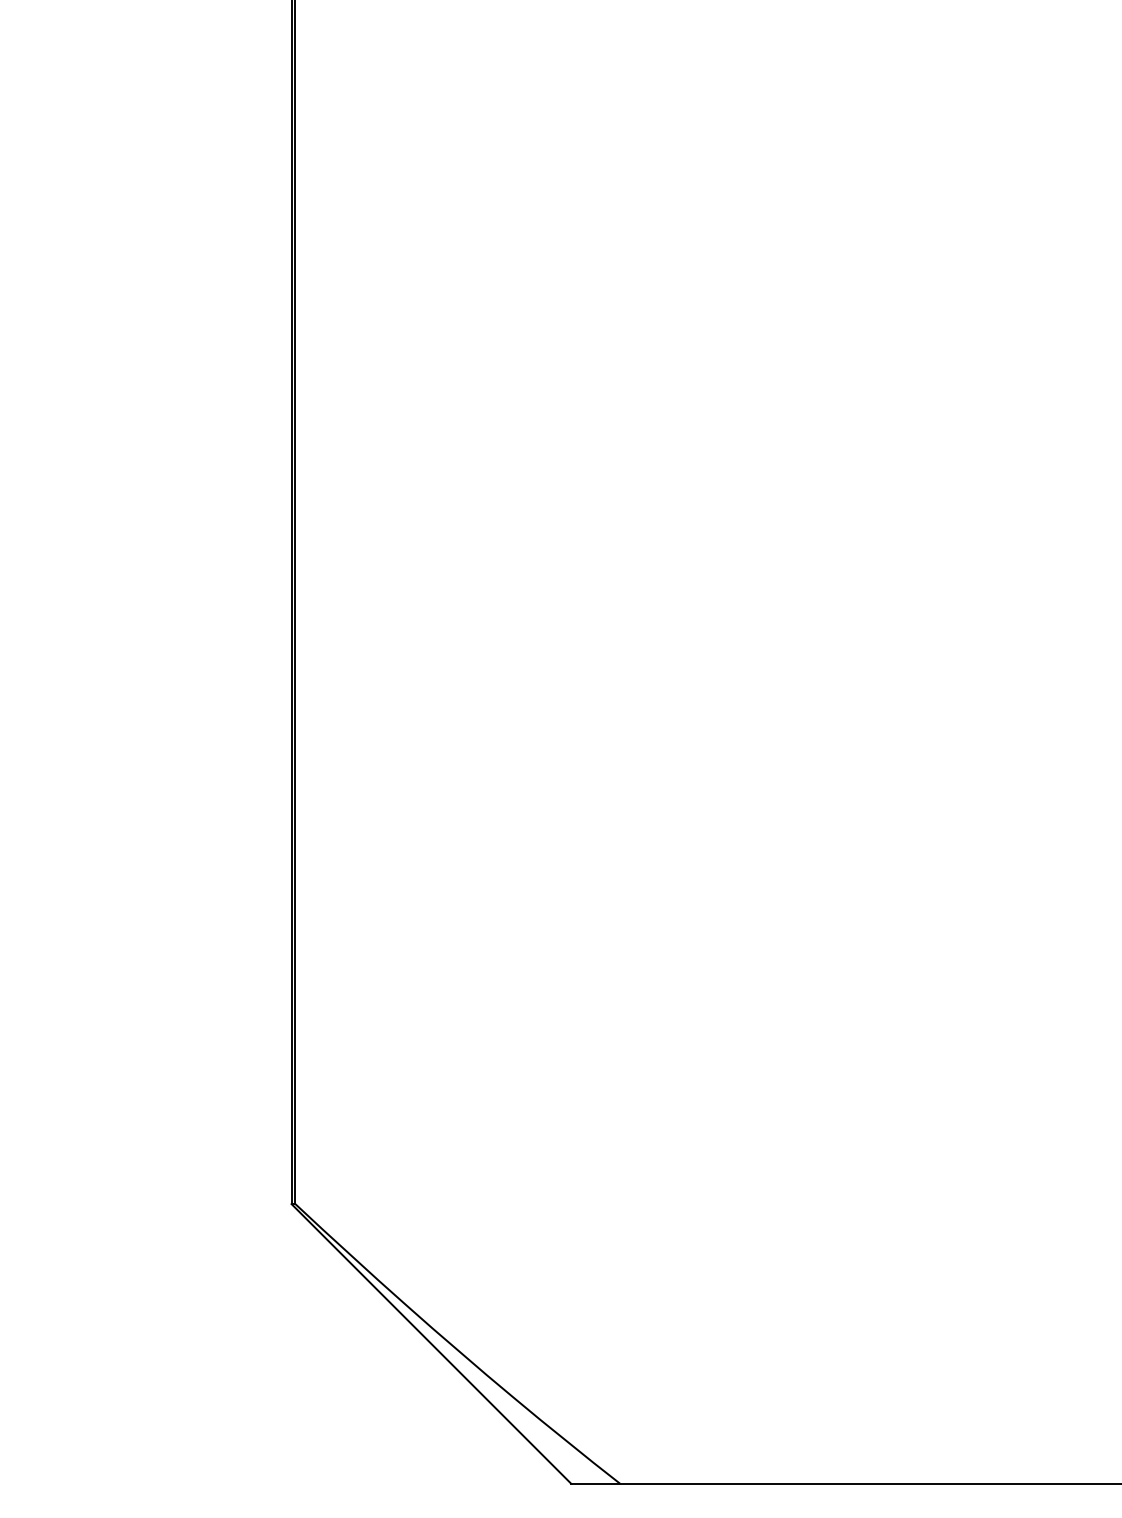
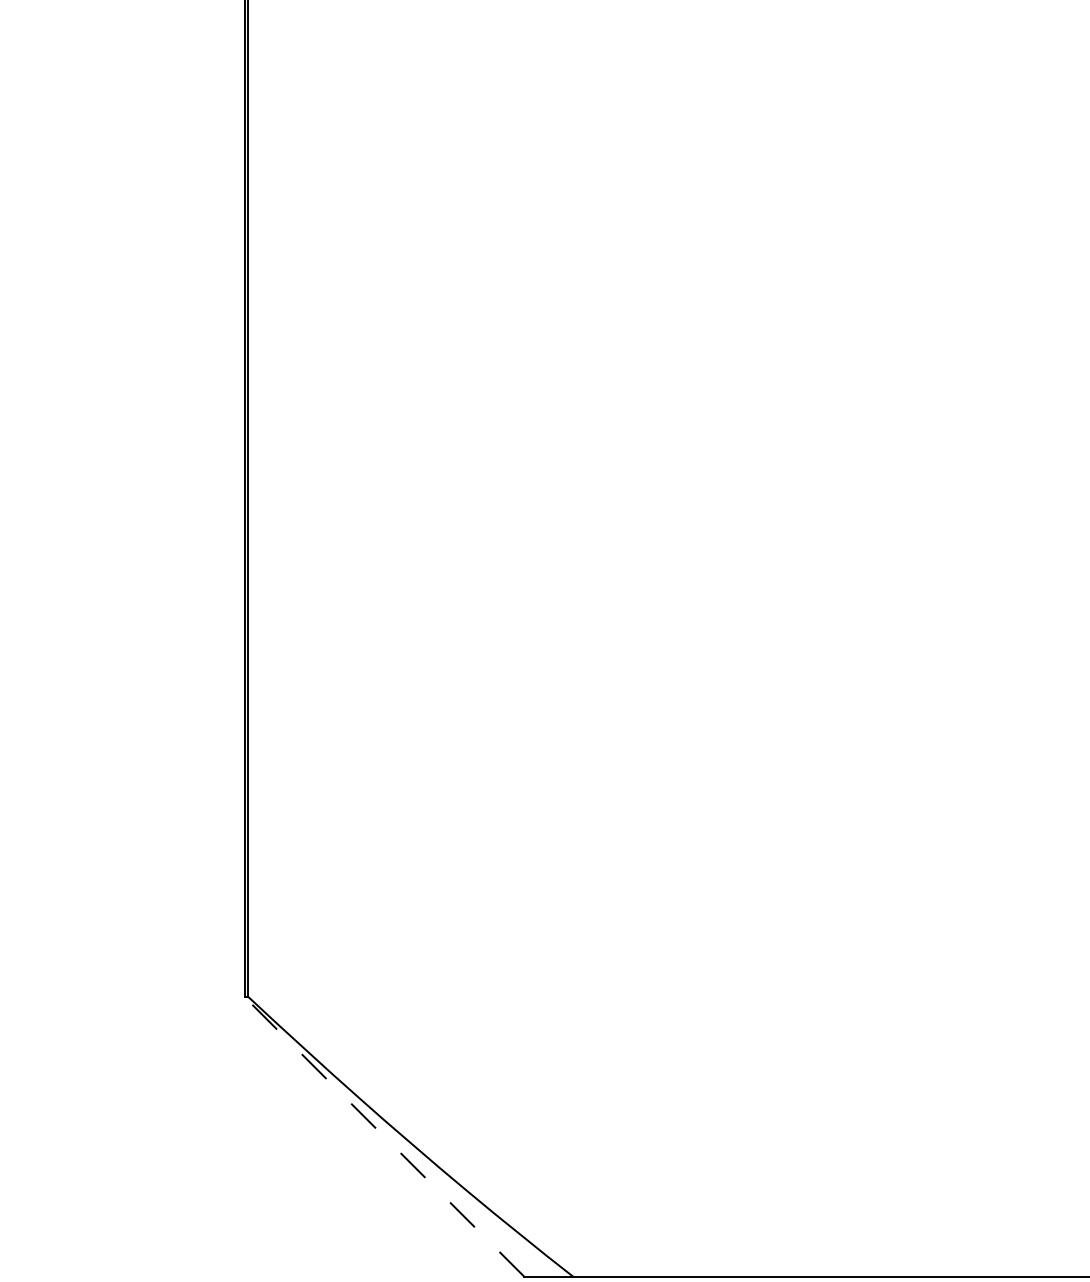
line: (431, 1343) -> (384, 1136), solid -> dashed

